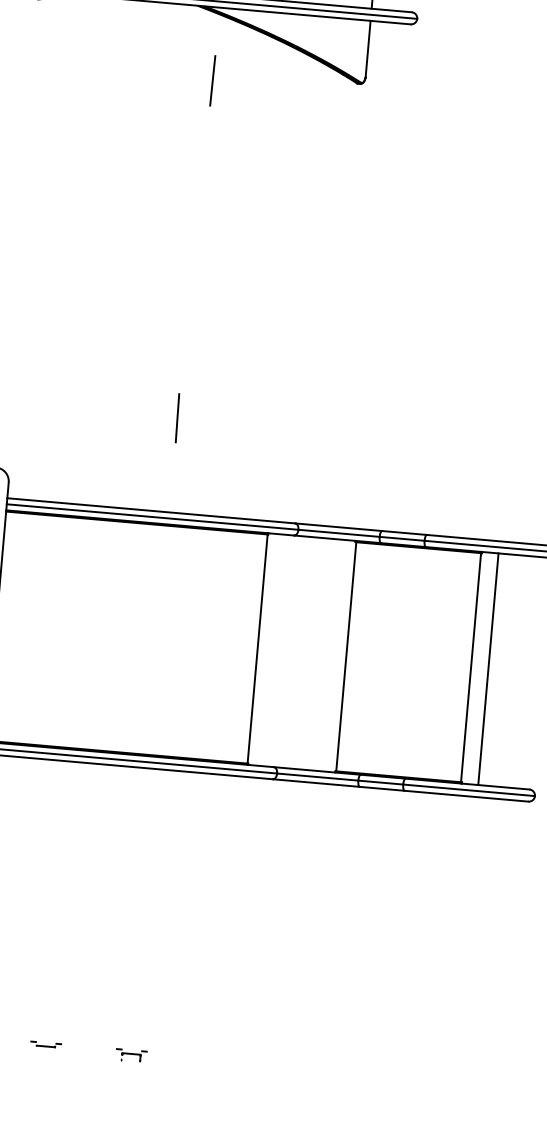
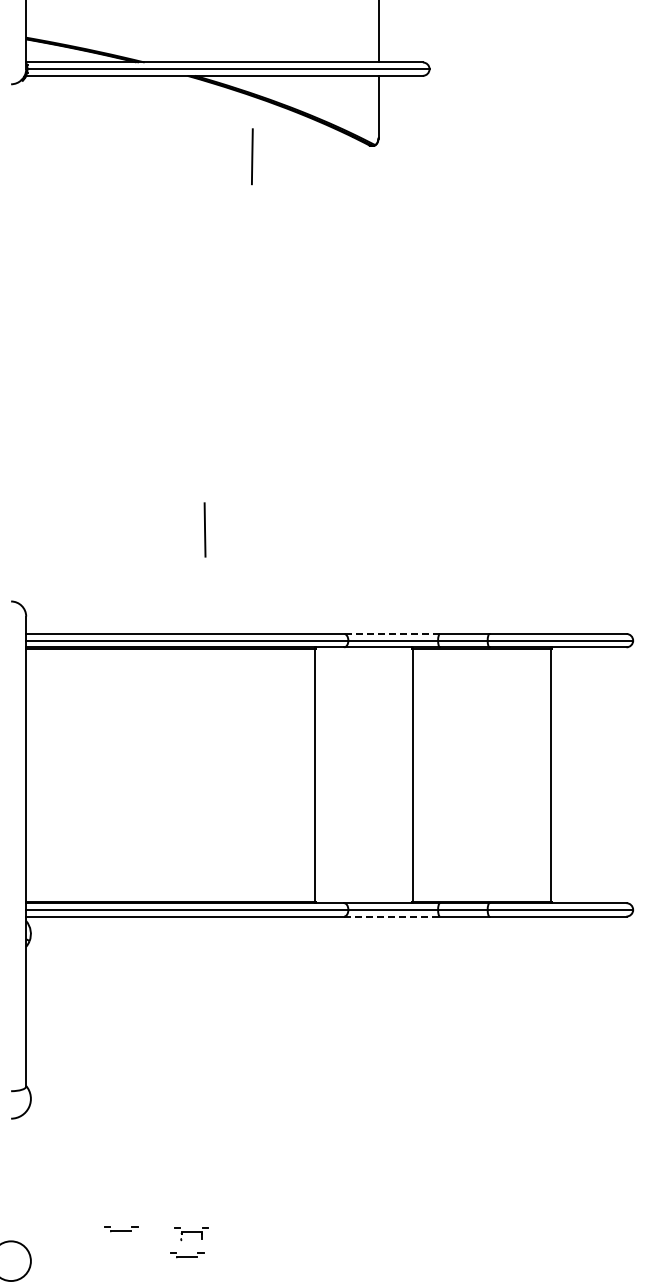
line: (212, 80) -> (252, 156), moved
line: (338, 526) -> (392, 633), solid -> dashed
line: (487, 669) -> (569, 775), removed
line: (316, 783) -> (392, 916), solid -> dashed
part: (131, 1056) -> (191, 1234), moved
part: (104, 1073) -> (187, 1255), added

